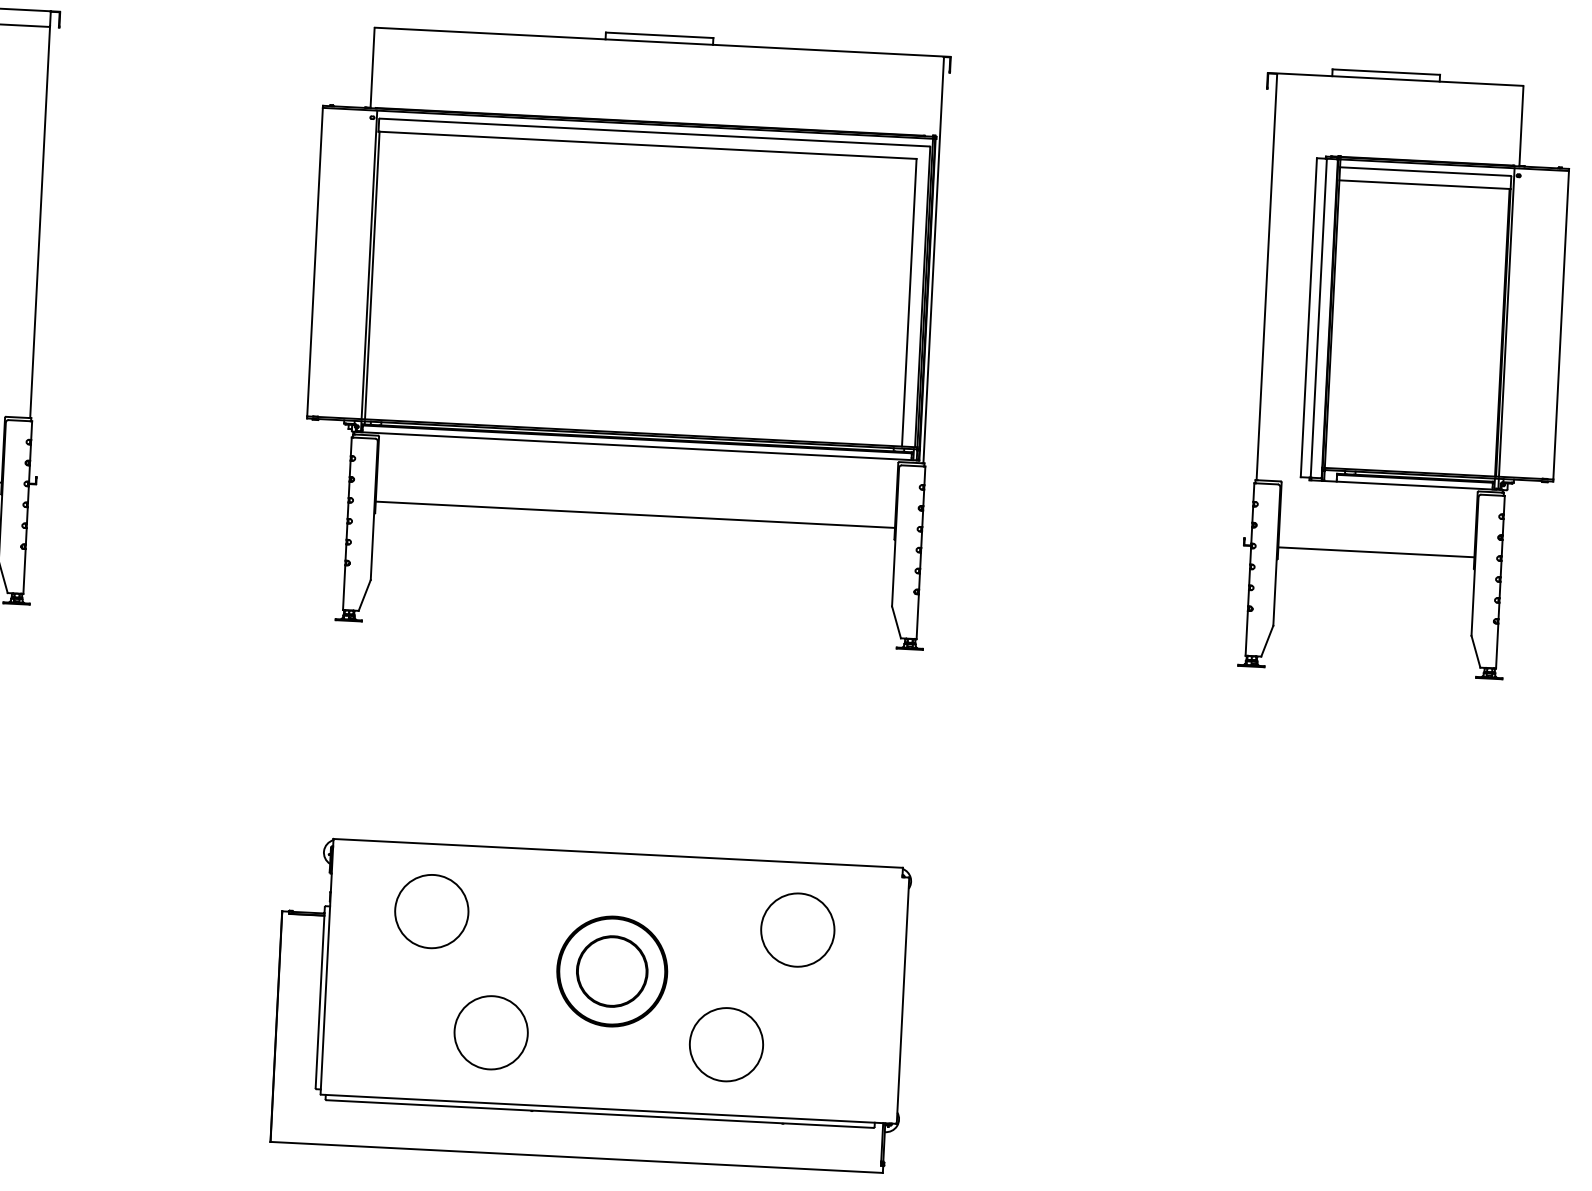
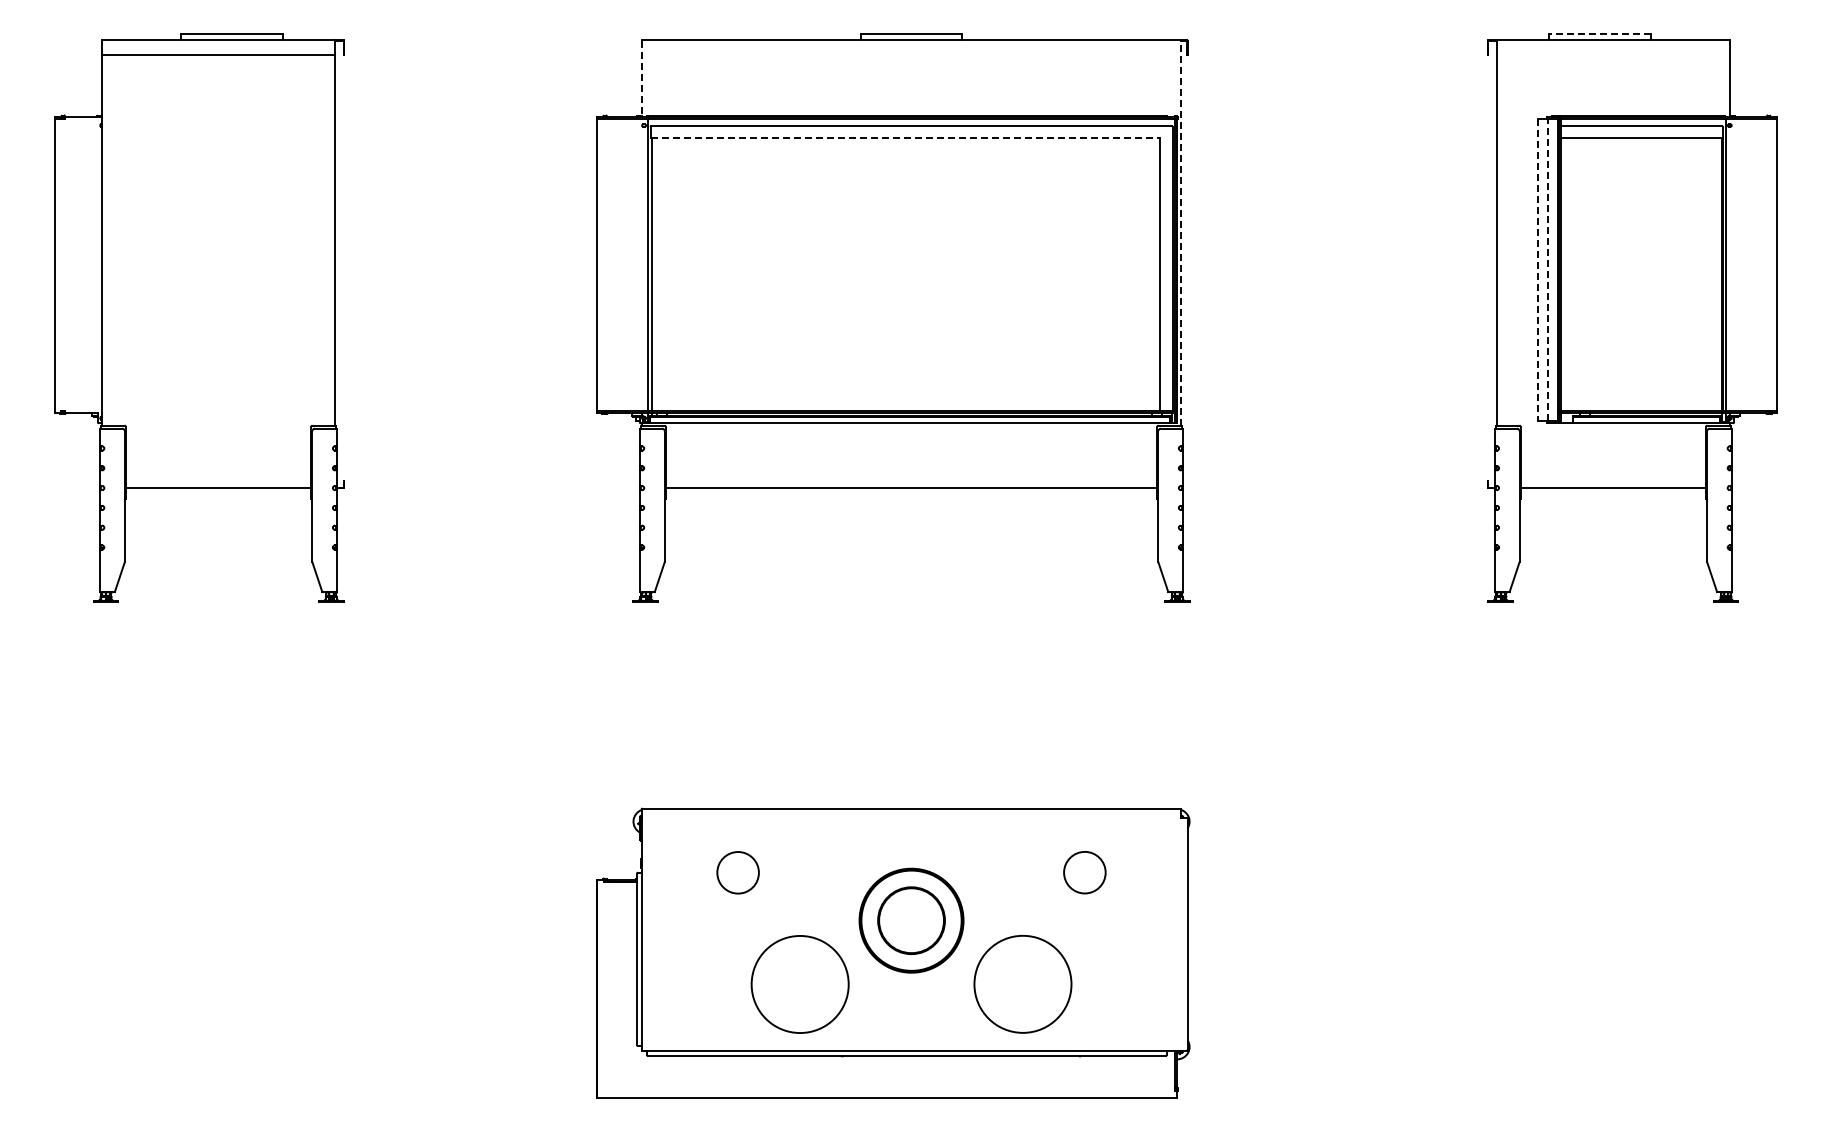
line: (372, 67) -> (641, 78), solid -> dashed
line: (1386, 71) -> (1599, 33), solid -> dashed
line: (648, 145) -> (906, 138), solid -> dashed
line: (934, 259) -> (1181, 232), solid -> dashed
line: (1318, 317) -> (1547, 269), solid -> dashed
line: (1308, 318) -> (1538, 270), solid -> dashed
circle: (431, 911) -> (737, 872), size x0.6
circle: (797, 929) -> (1084, 872), size x0.6
circle: (490, 1031) -> (799, 983), size x1.4
circle: (725, 1044) -> (1022, 984), size x1.4

